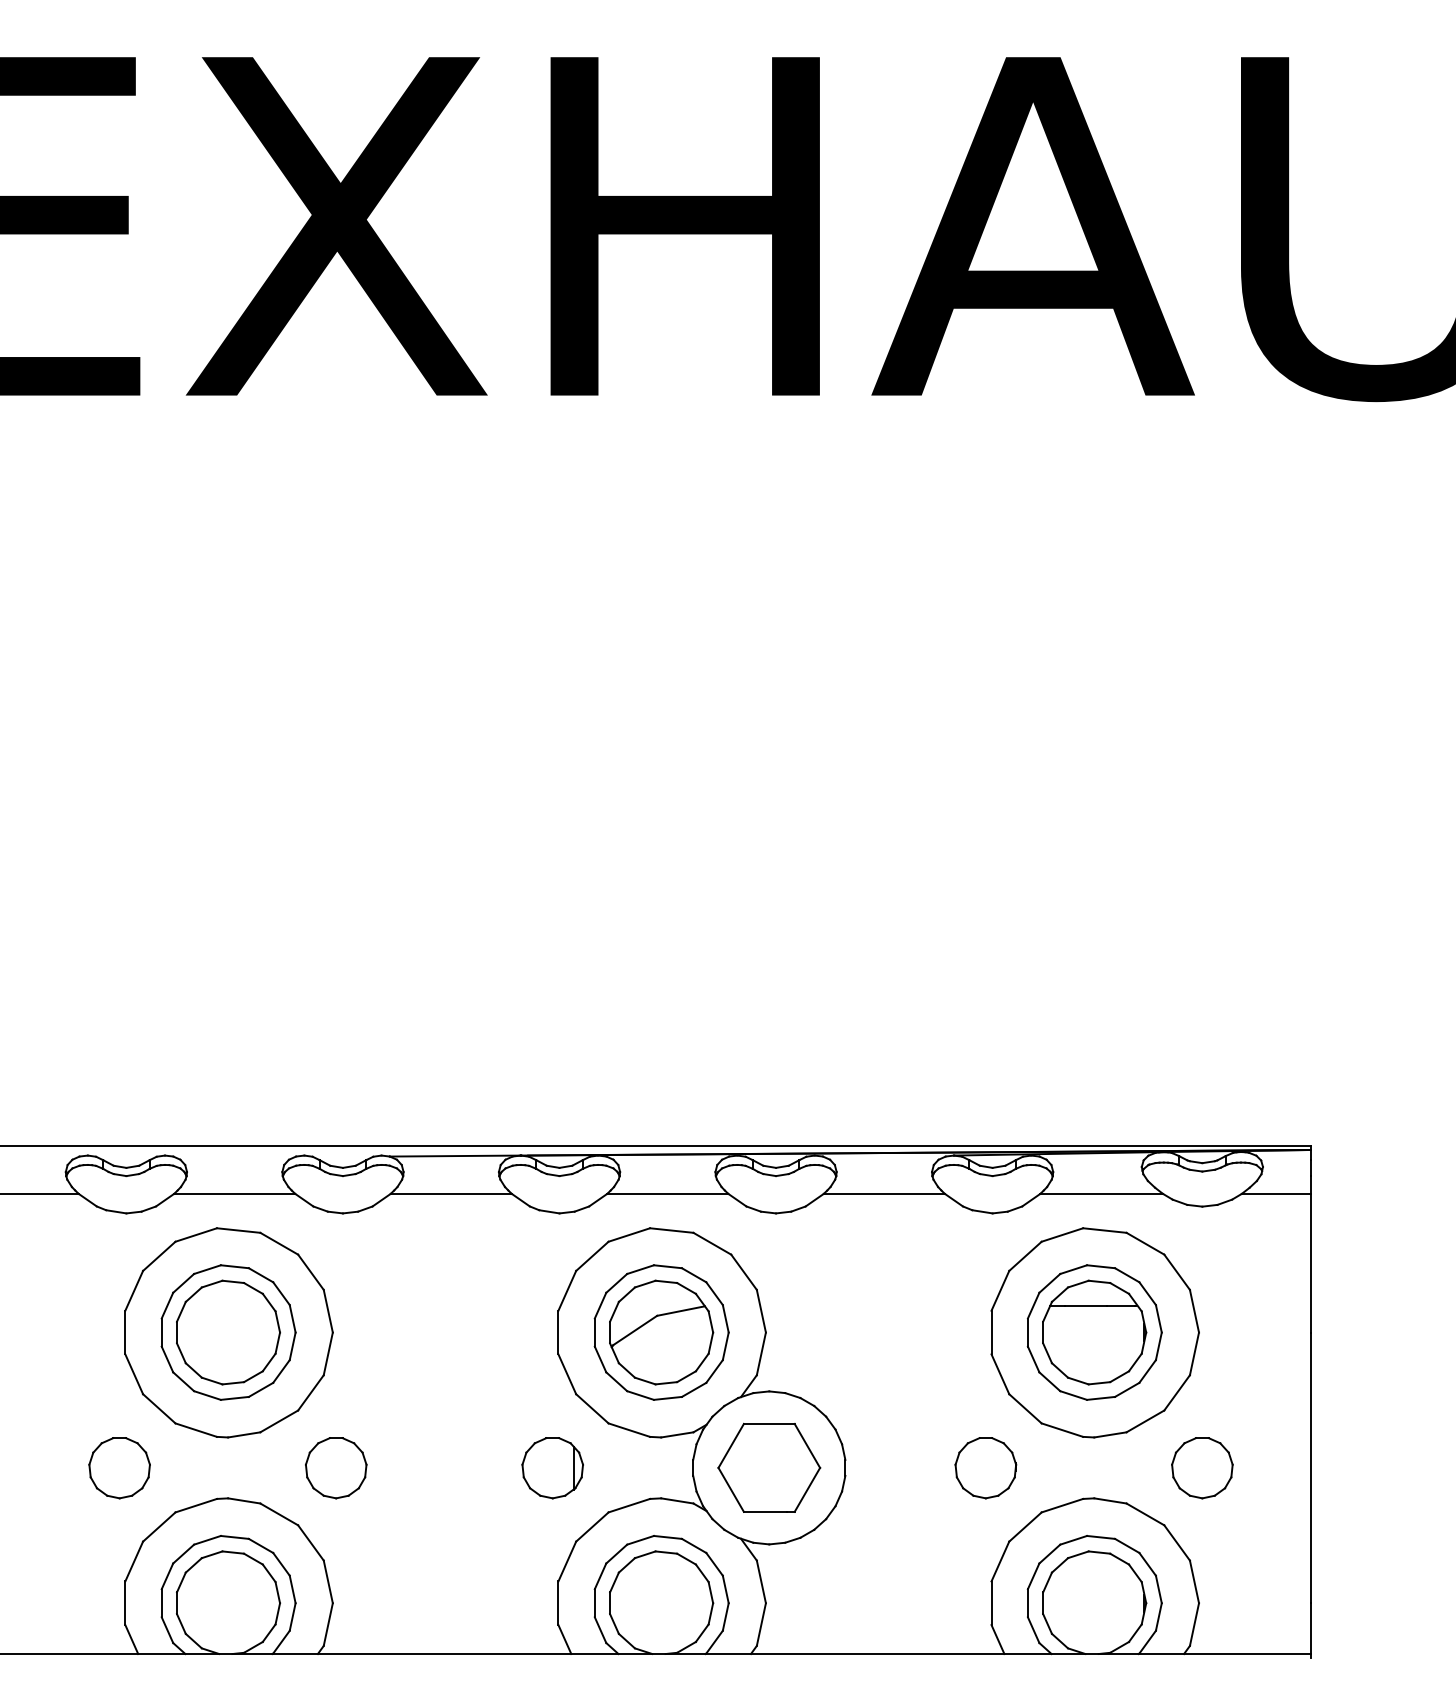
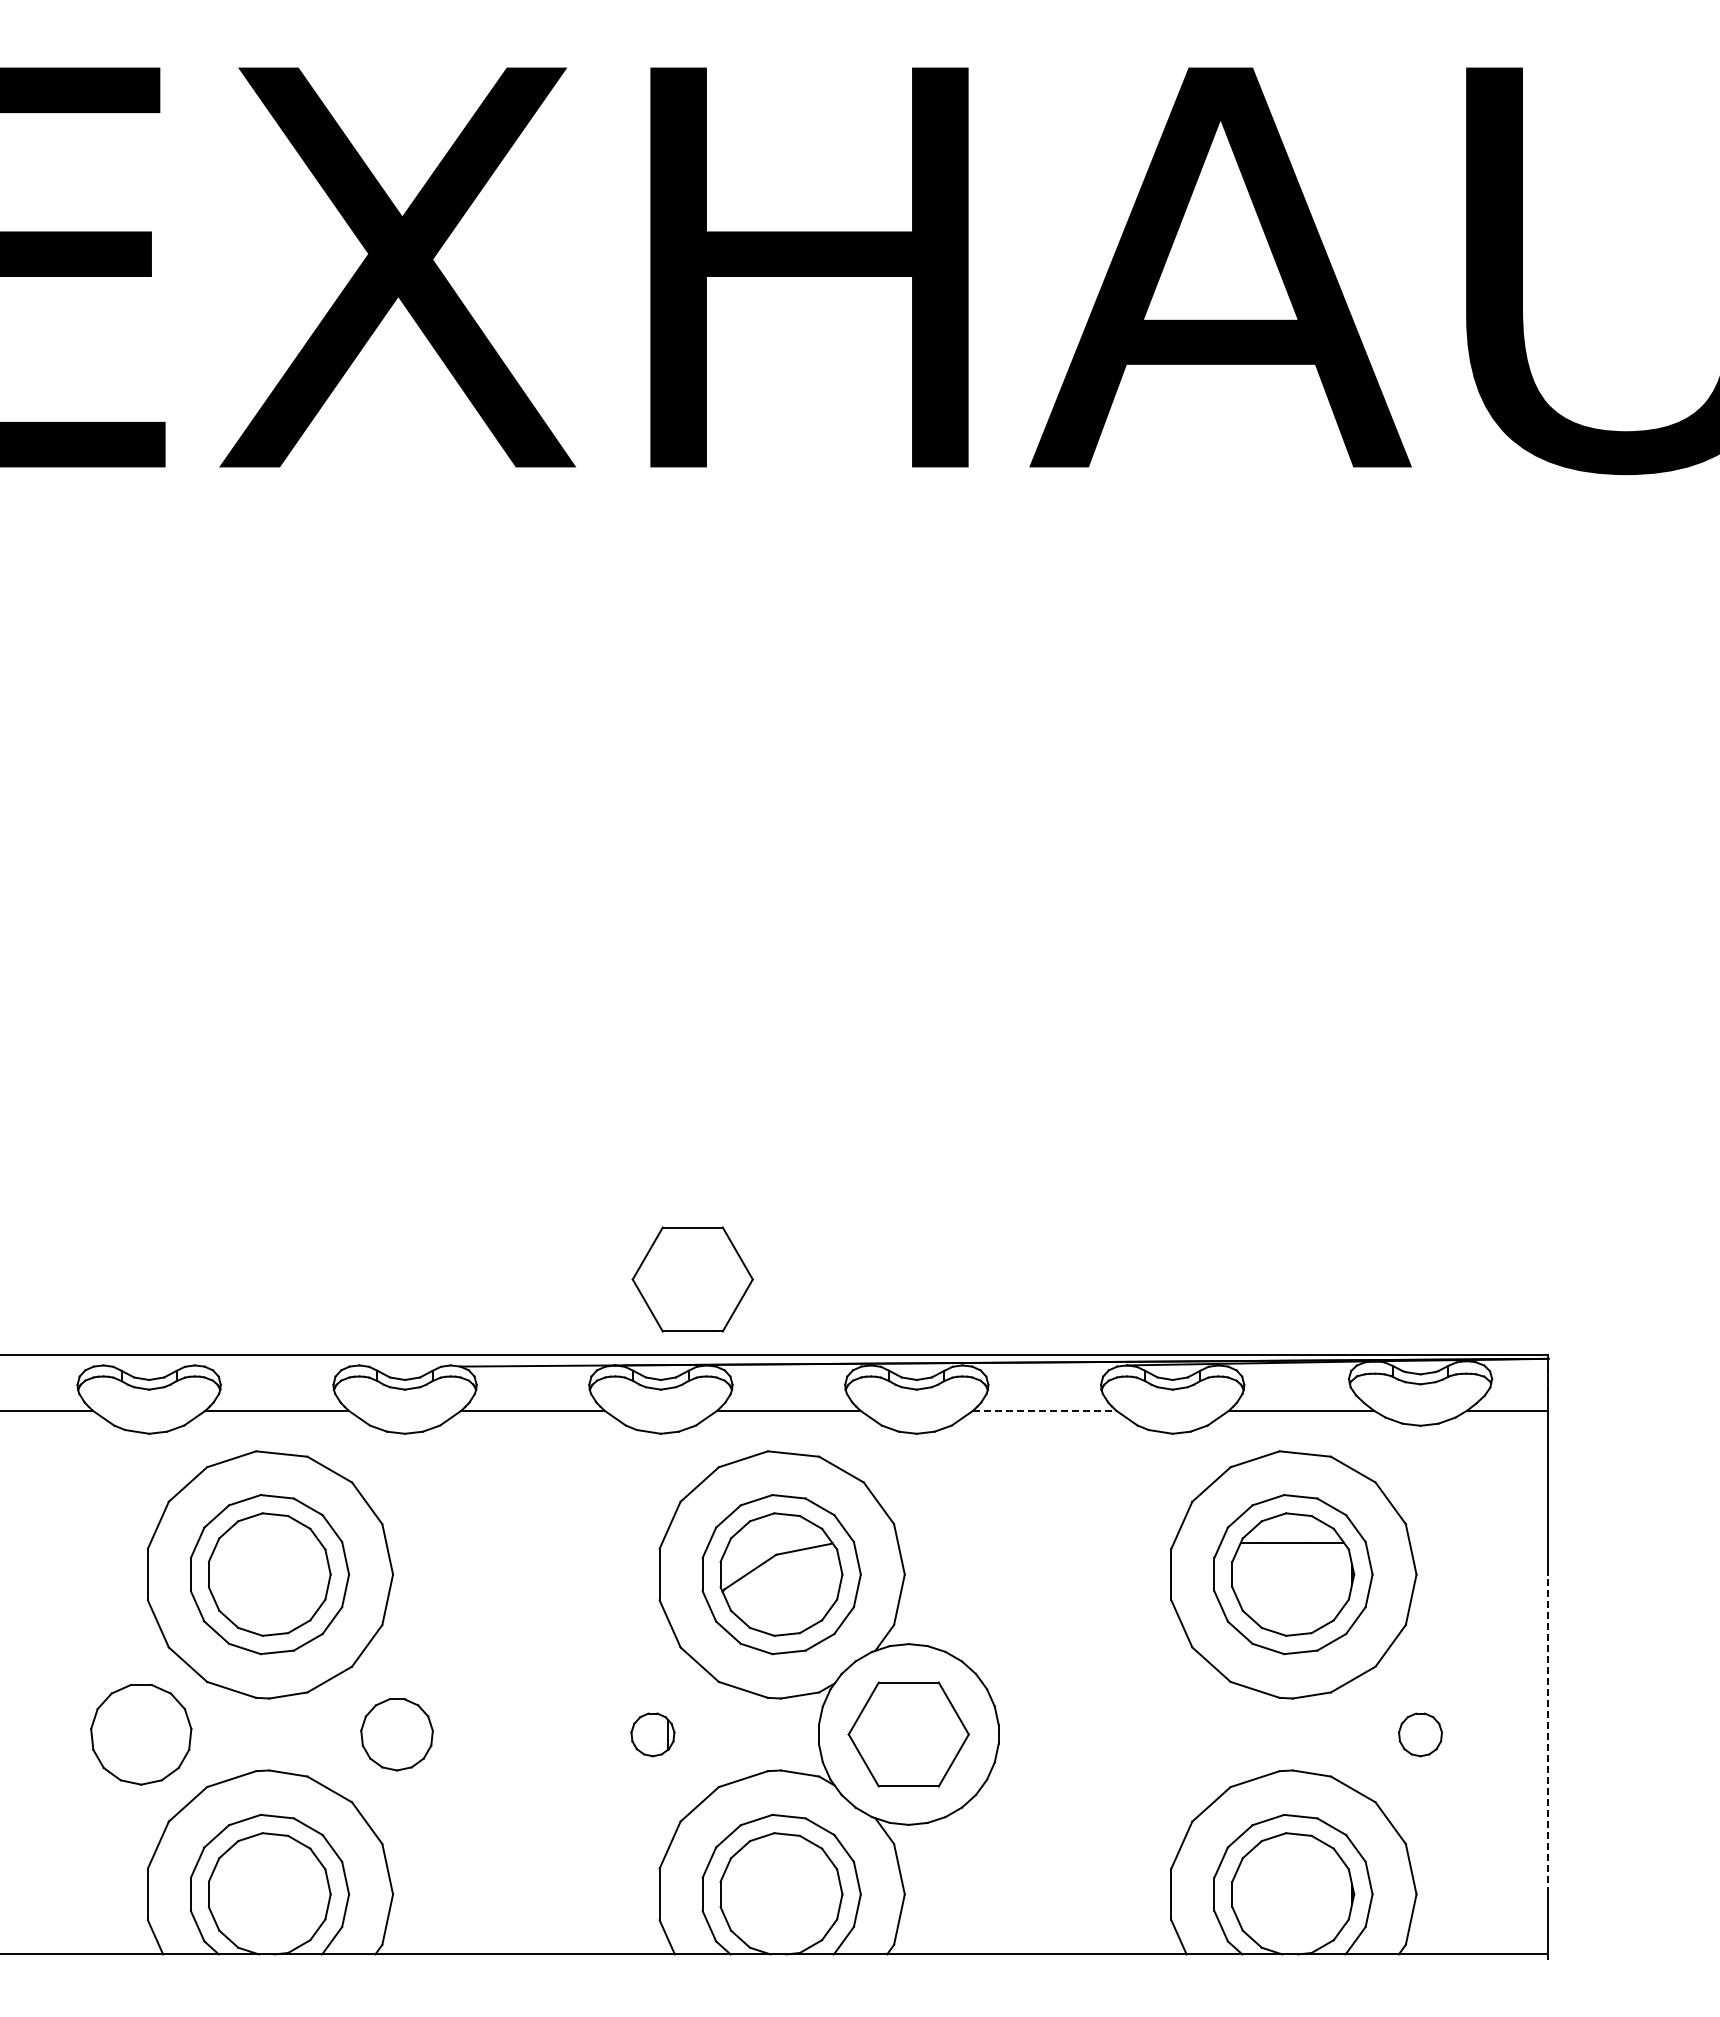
part: (586, 1082) -> (692, 1279), added
line: (884, 1193) -> (1045, 1410), solid -> dashed
part: (119, 1467) -> (140, 1734), size x1.4
part: (552, 1467) -> (652, 1734), size x0.6
part: (985, 1467) -> (1164, 1734), removed
part: (1202, 1467) -> (1420, 1734), size x0.6
line: (1310, 1467) -> (1548, 1734), solid -> dashed

